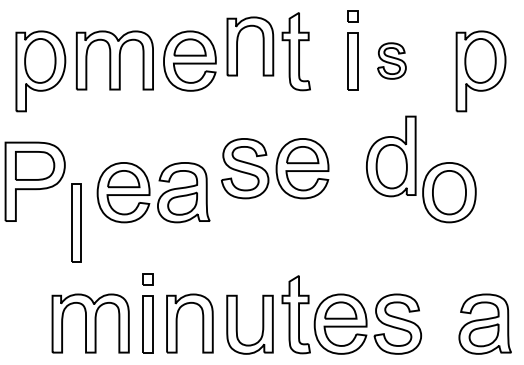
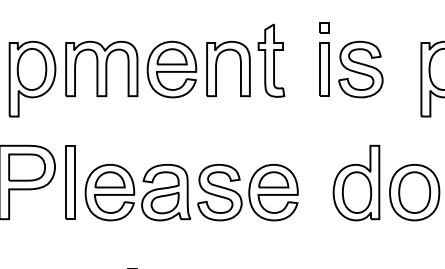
part: (262, 46) -> (239, 69), moved
part: (391, 60) -> (360, 69), size x1.67
part: (391, 156) -> (356, 183), moved
part: (275, 168) -> (248, 192), moved
part: (76, 222) -> (70, 182), moved

